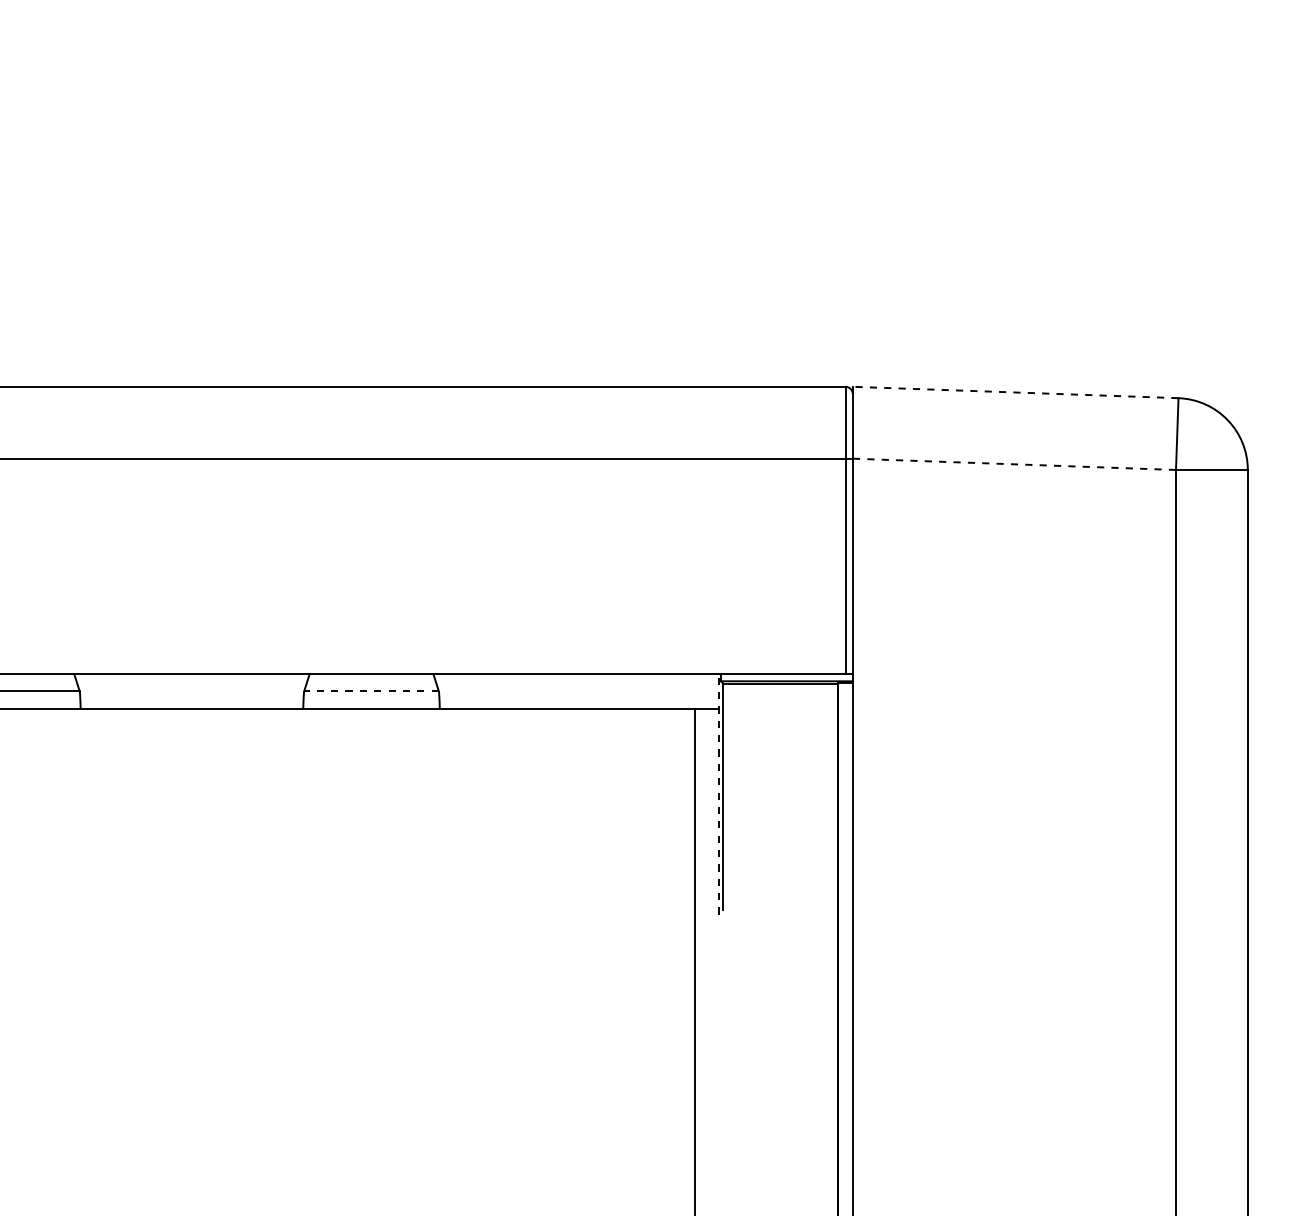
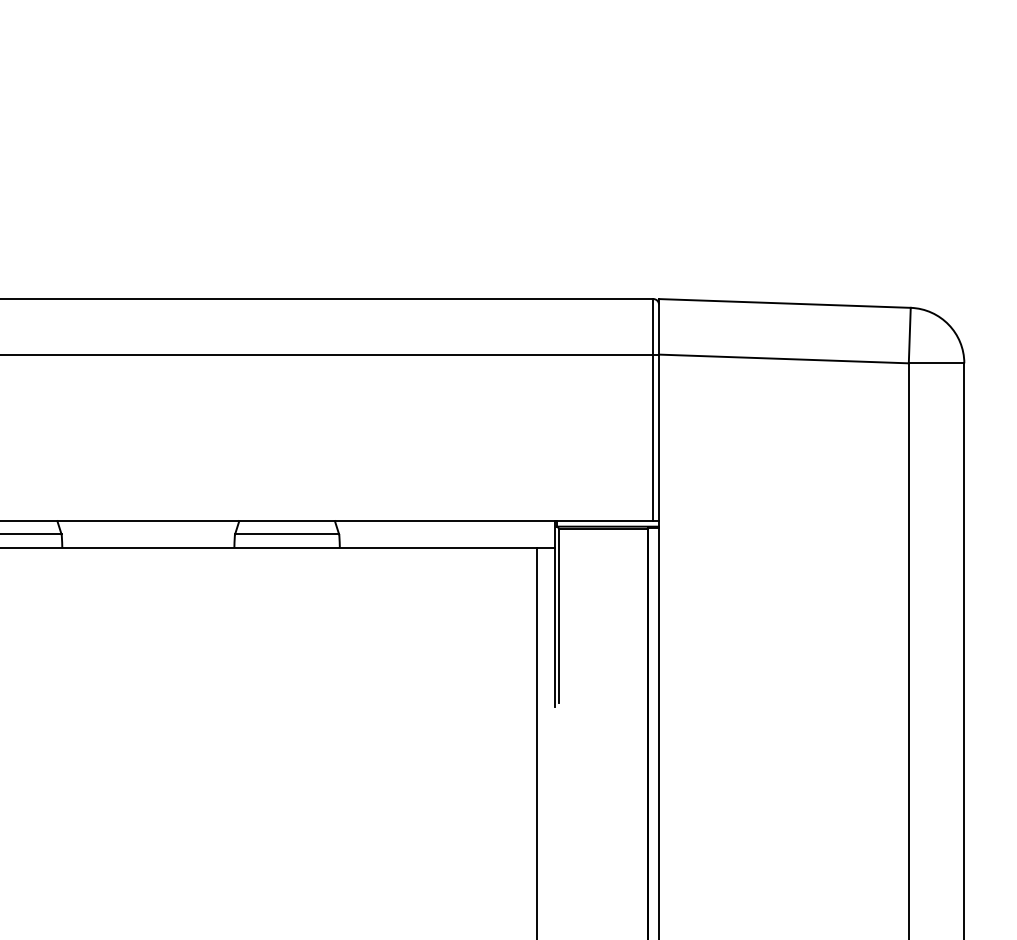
line: (1015, 392) -> (784, 303), dashed -> solid
line: (1014, 464) -> (784, 359), dashed -> solid
line: (371, 691) -> (287, 534), dashed -> solid
line: (718, 793) -> (555, 613), dashed -> solid

